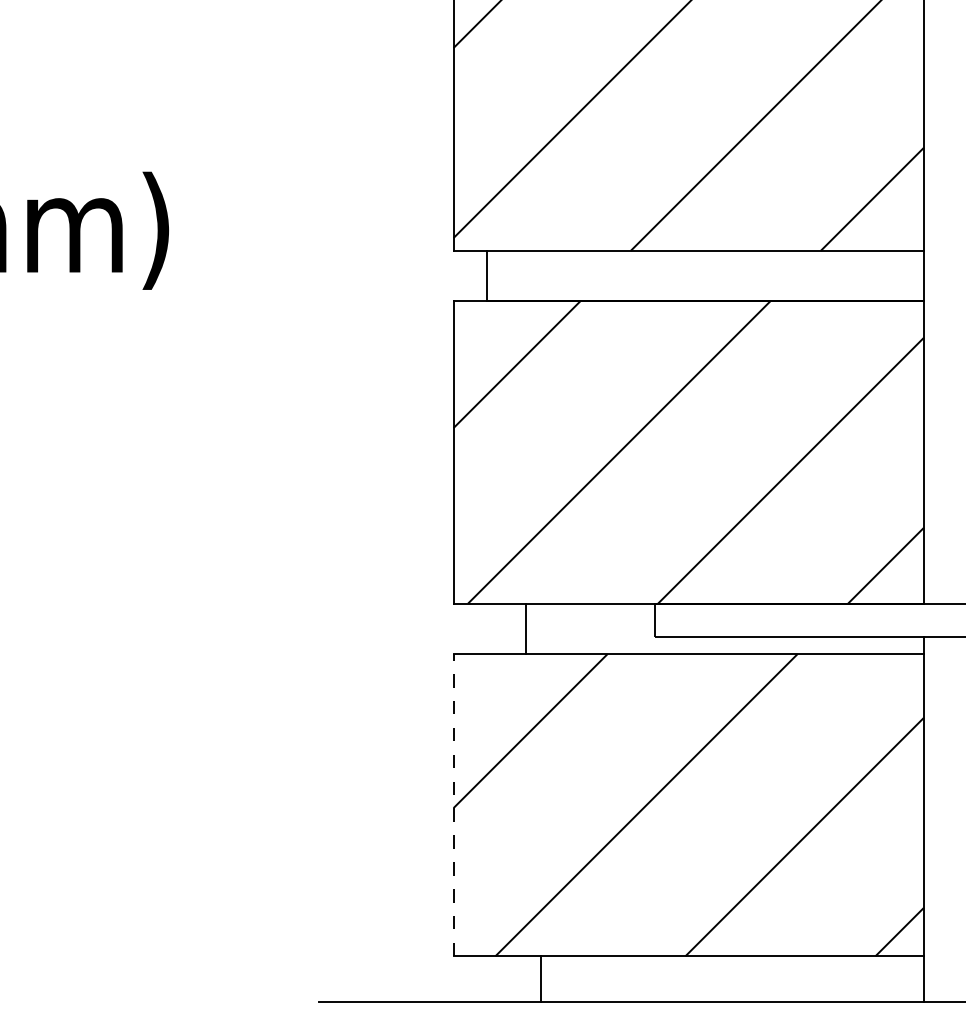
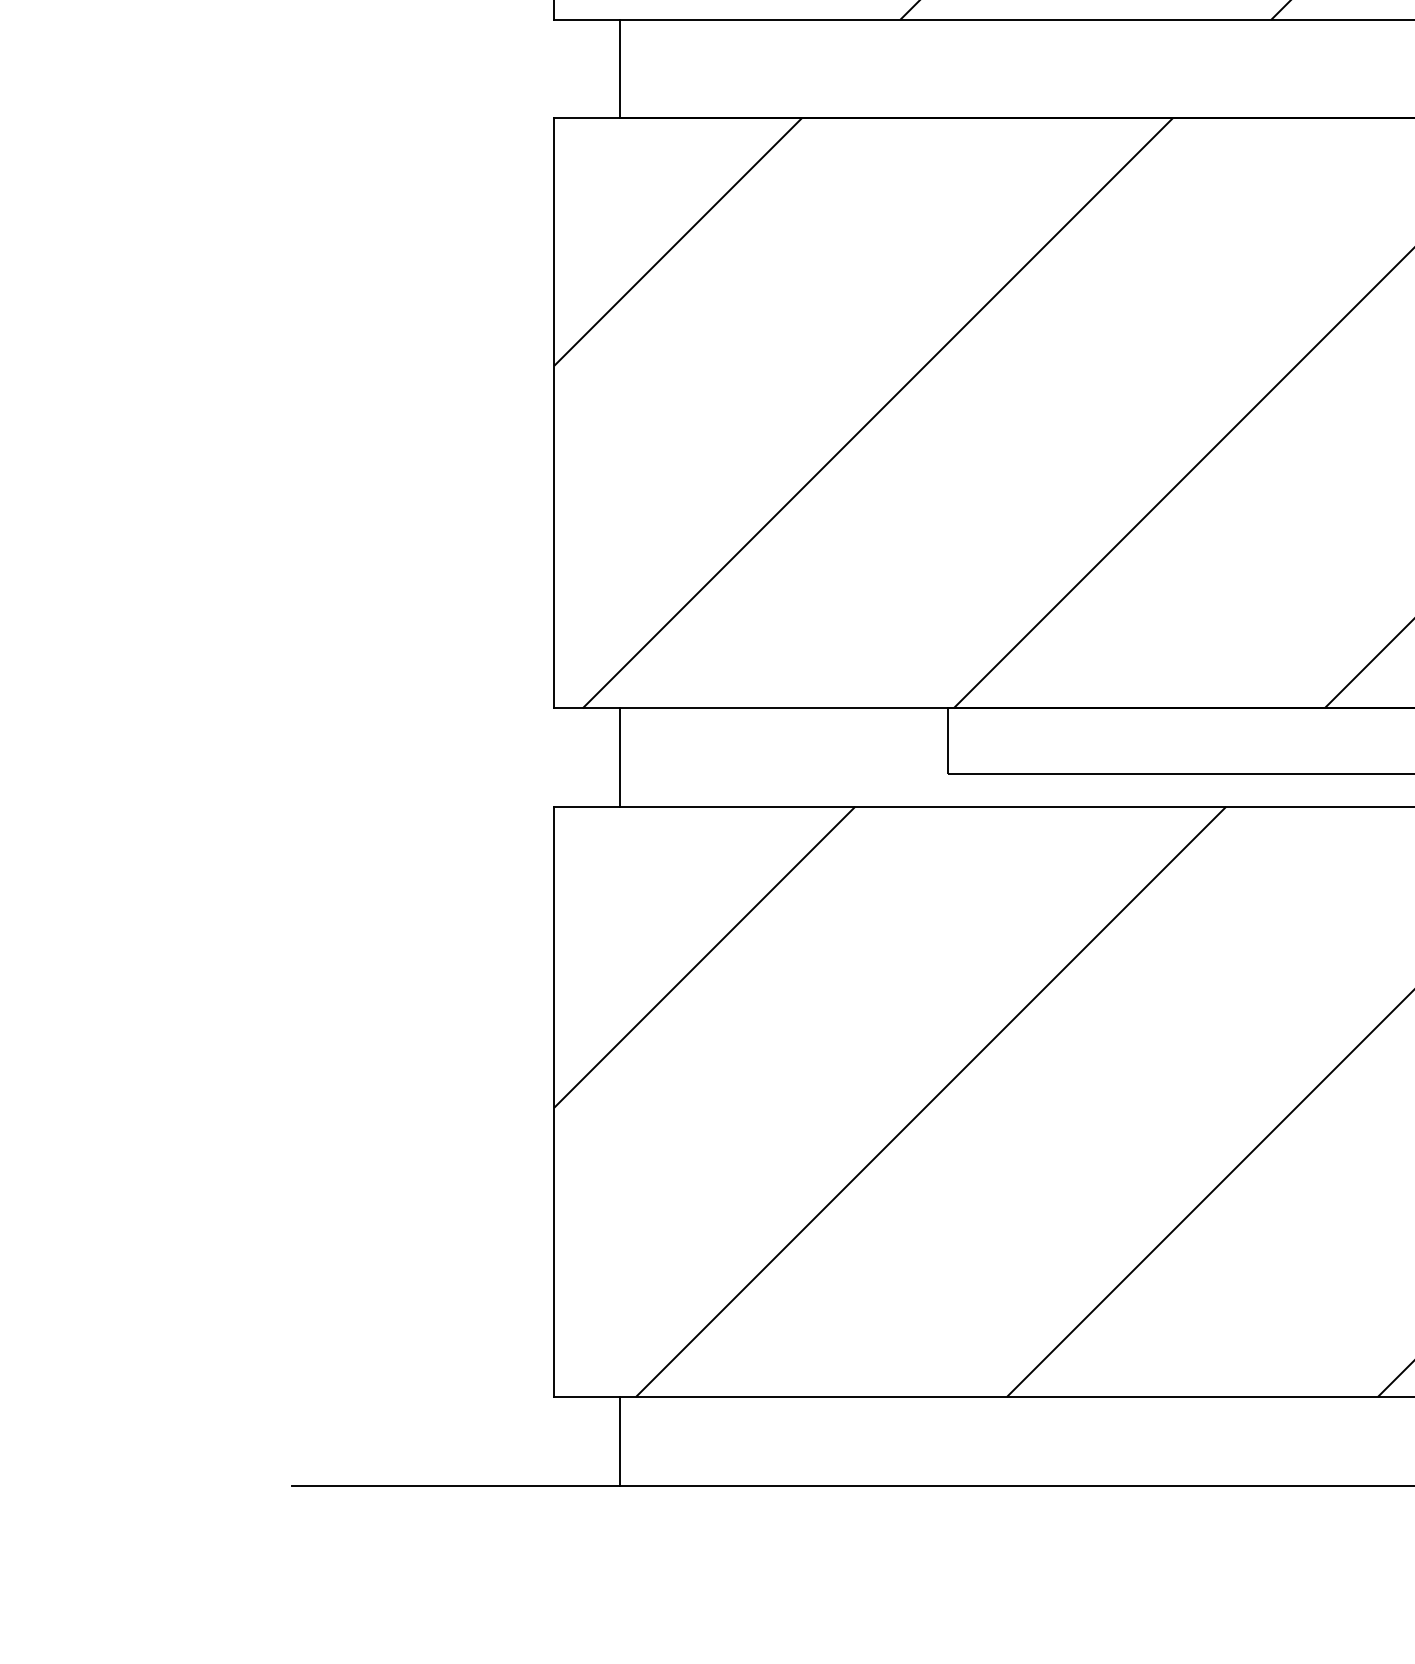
line: (526, 628) -> (620, 757), moved
line: (453, 804) -> (554, 1100), dashed -> solid
line: (541, 979) -> (620, 1442), moved

